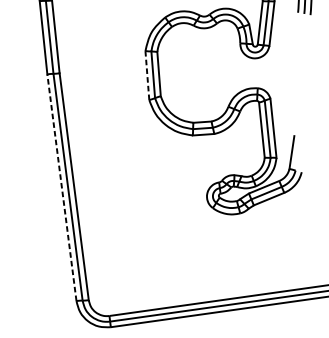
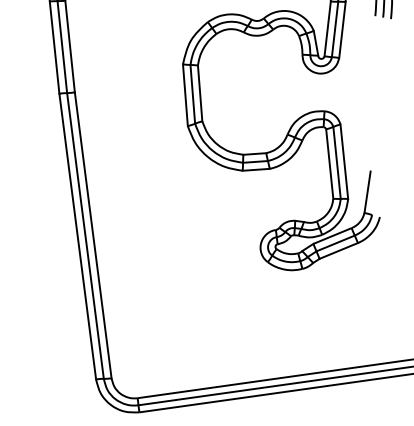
line: (147, 75) -> (185, 95), dashed -> solid
line: (61, 187) -> (77, 236), dashed -> solid

